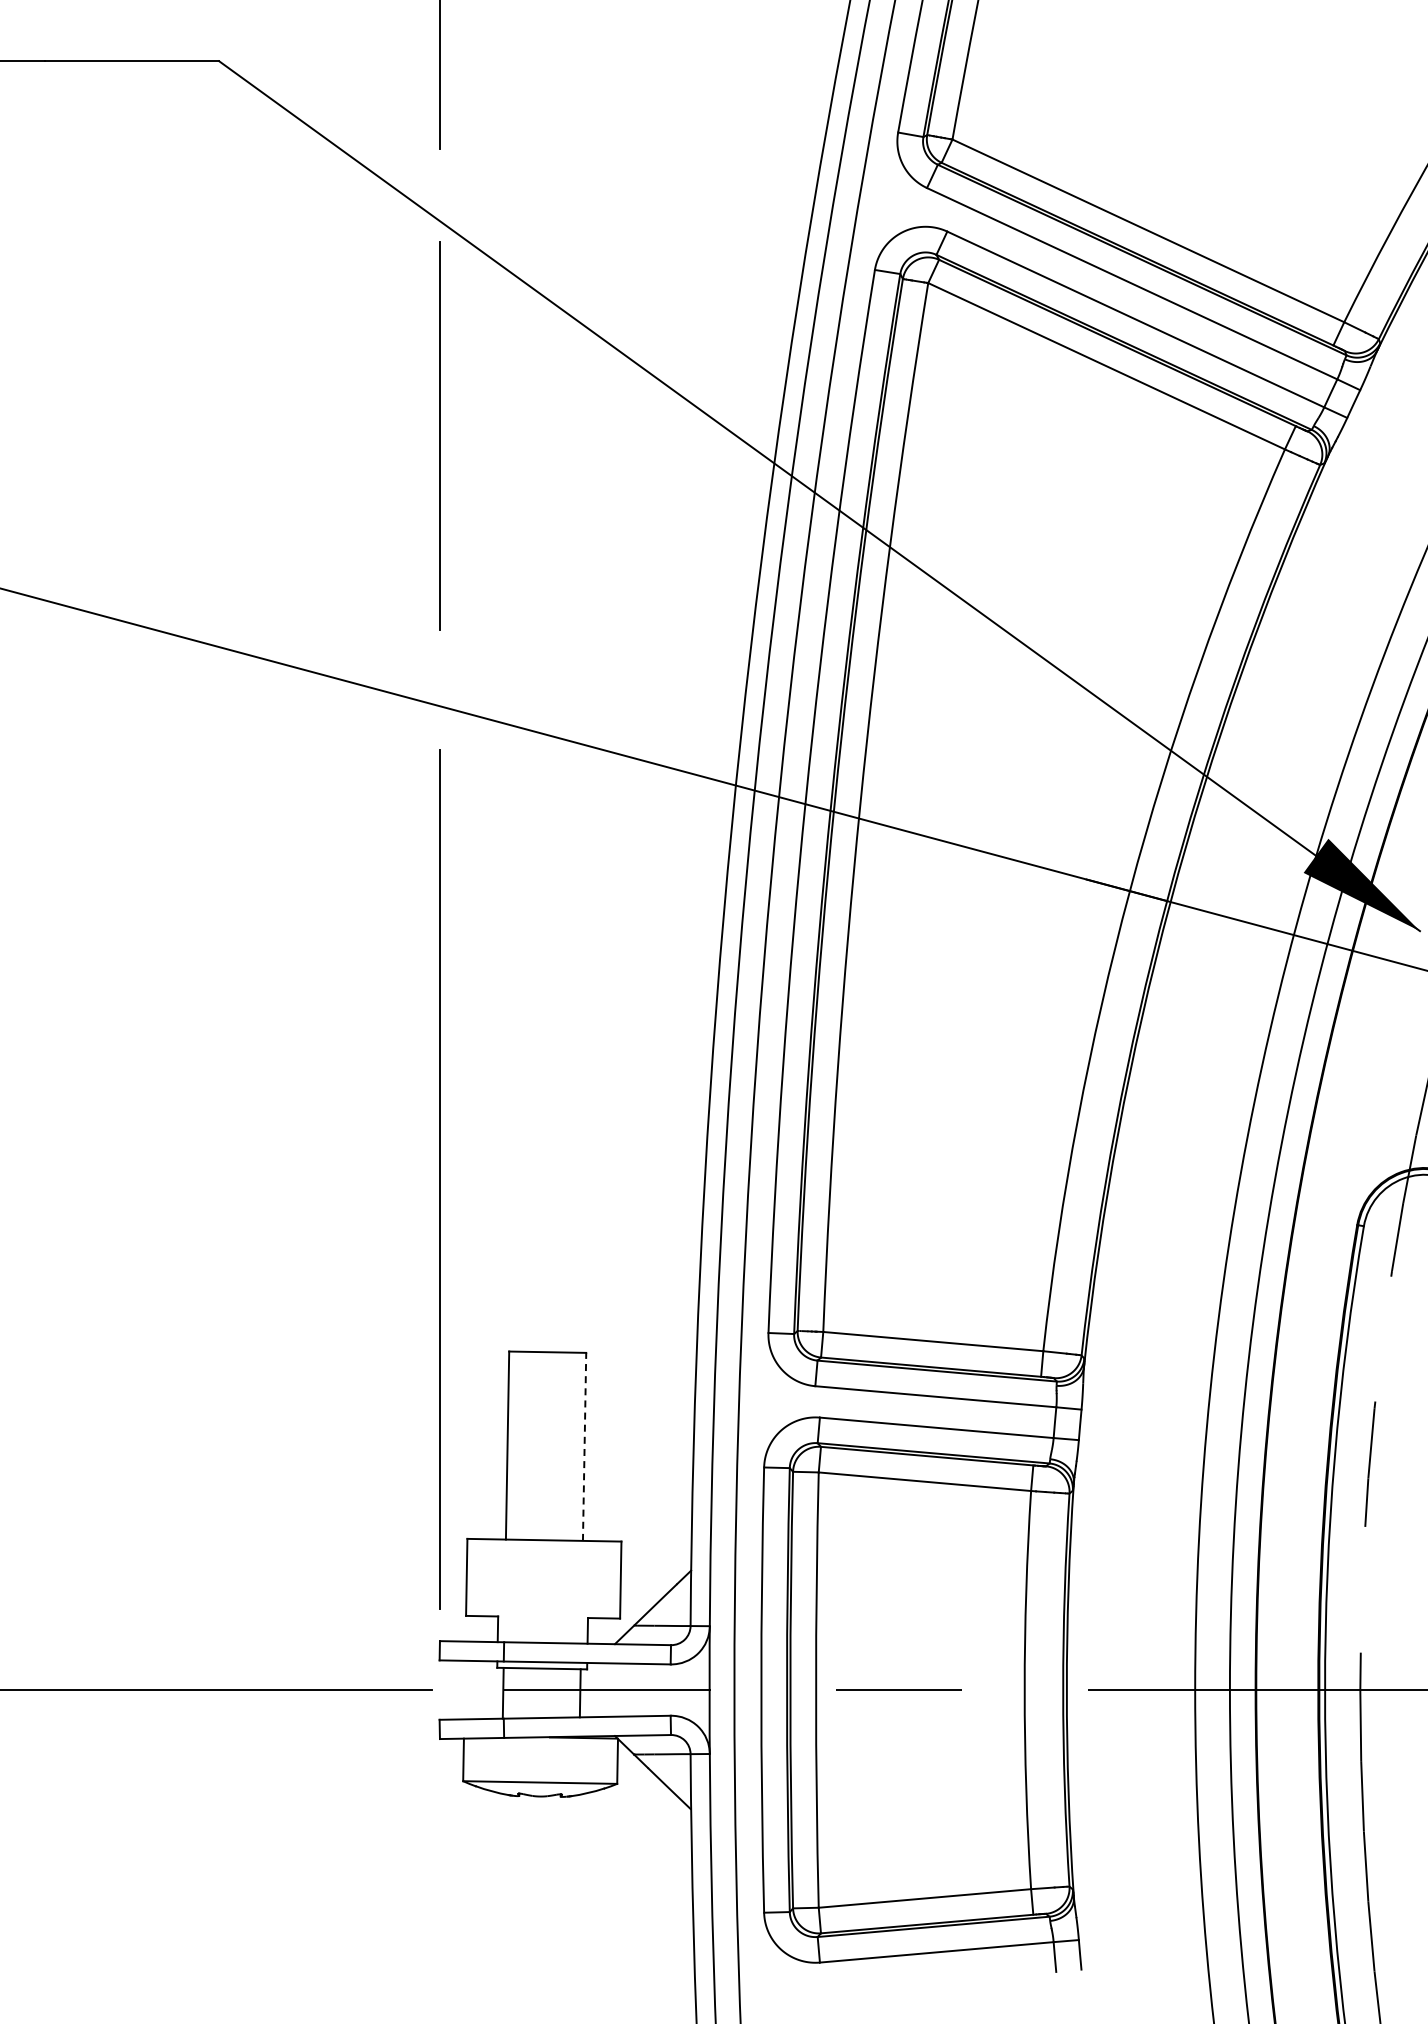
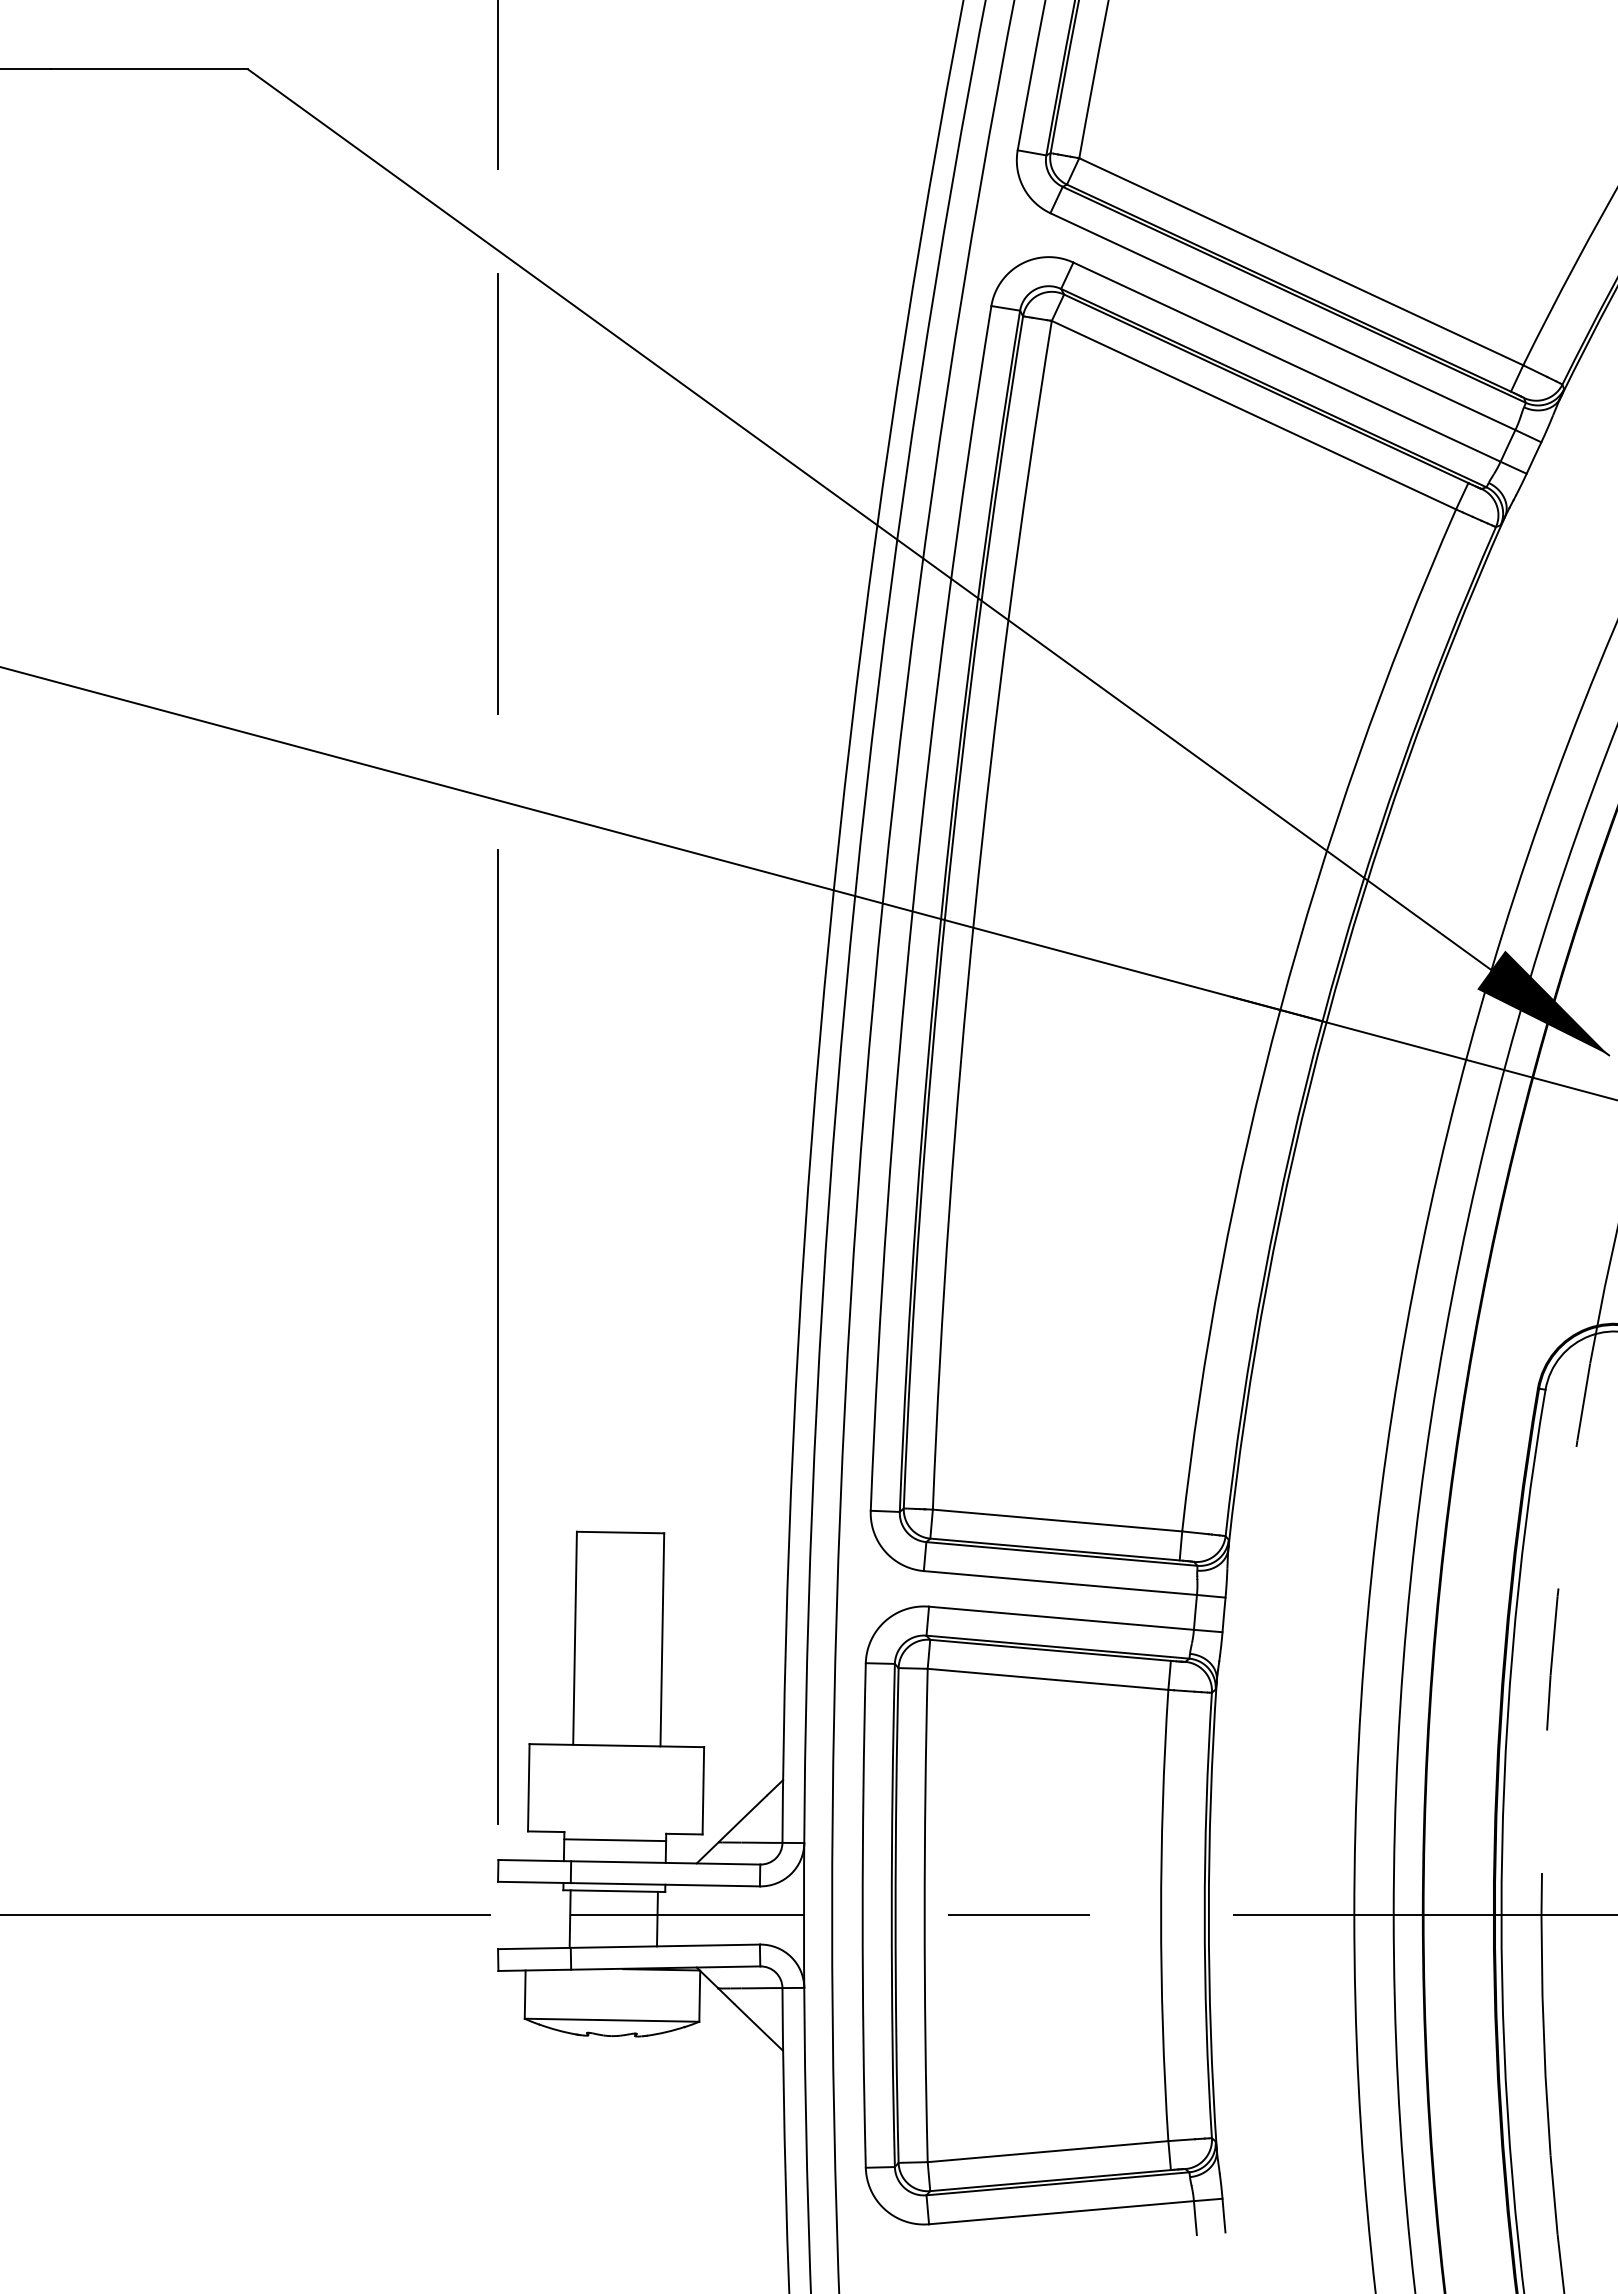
line: (584, 1446) -> (662, 1639), dashed -> solid
line: (542, 1623) -> (614, 1840), added

